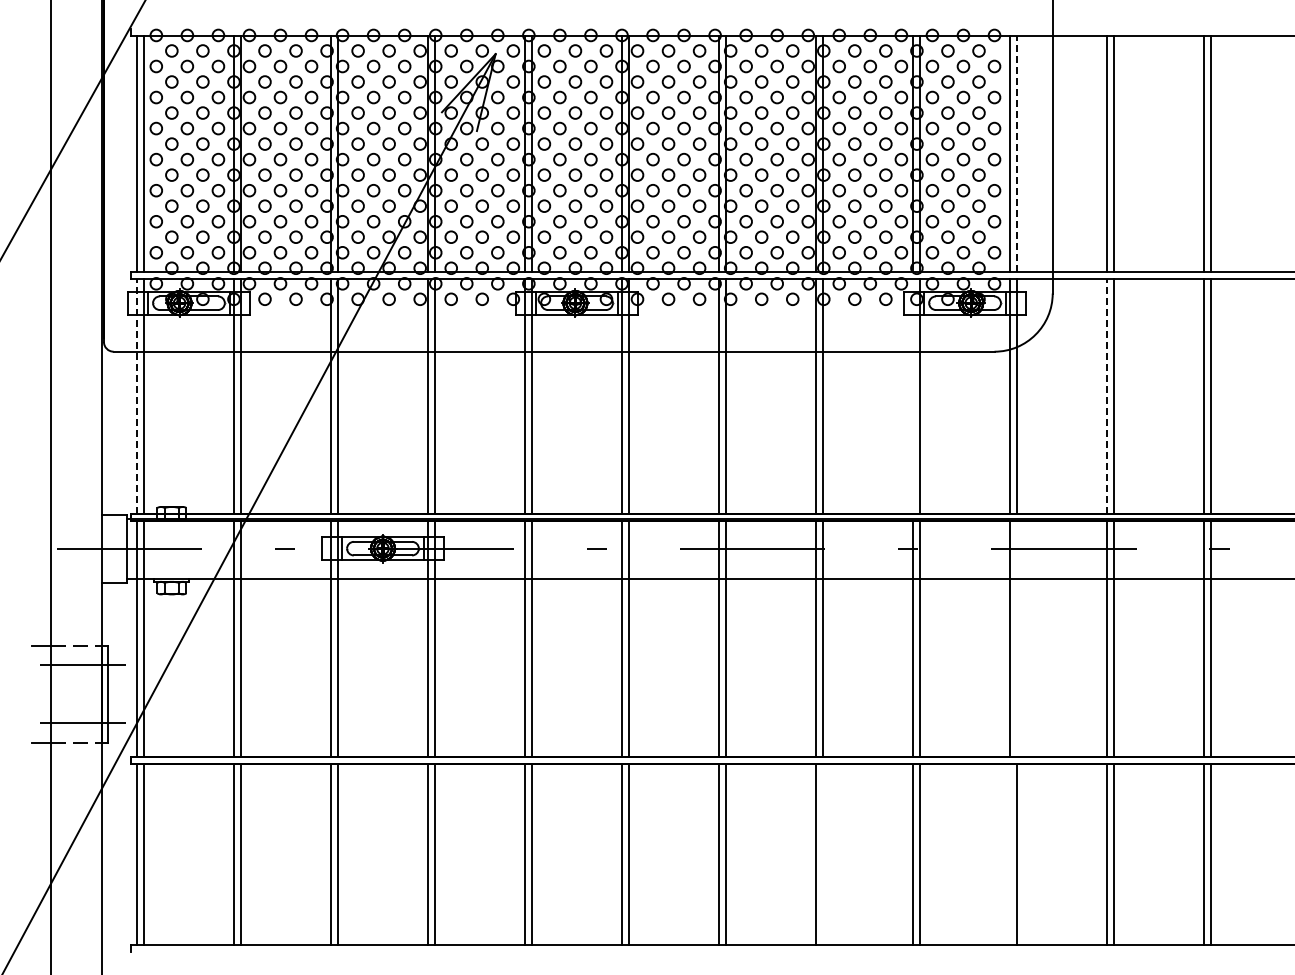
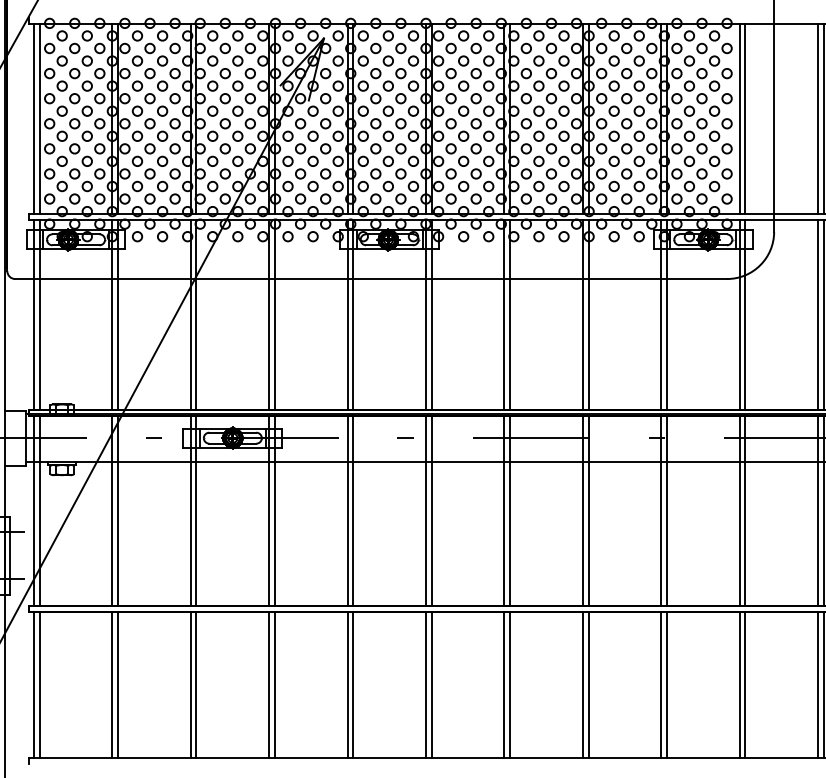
line: (1017, 153) -> (745, 118), dashed -> solid
line: (136, 396) -> (33, 315), dashed -> solid
line: (913, 396) -> (661, 315), added
line: (1107, 396) -> (818, 315), dashed -> solid
line: (1017, 638) -> (745, 510), added
line: (823, 853) -> (588, 684), added
line: (1010, 853) -> (740, 684), added

